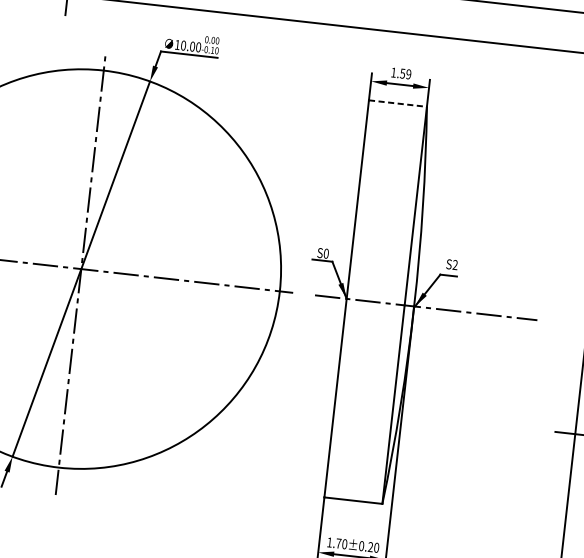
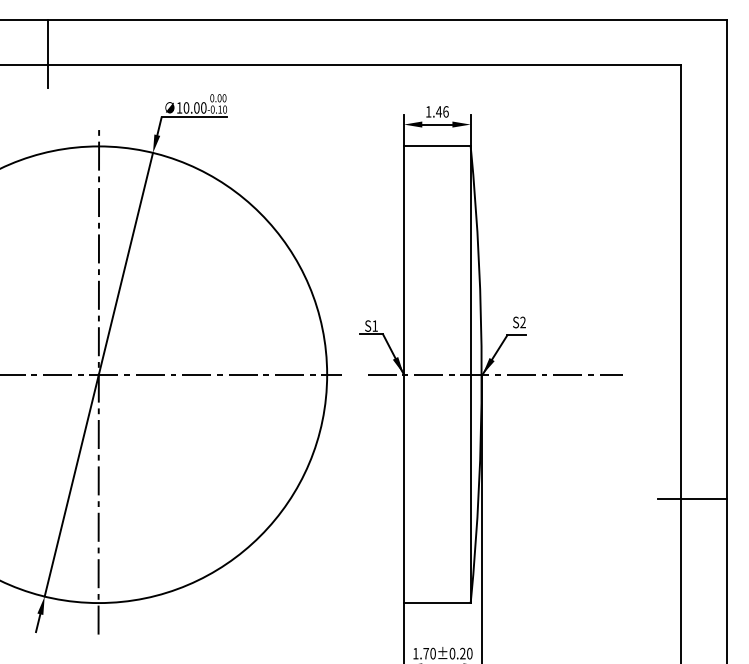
text: (405, 73) -> (442, 111), 1.59 -> 1.46
line: (398, 103) -> (437, 146), dashed -> solid
text: (325, 253) -> (374, 325), S0 -> S1

